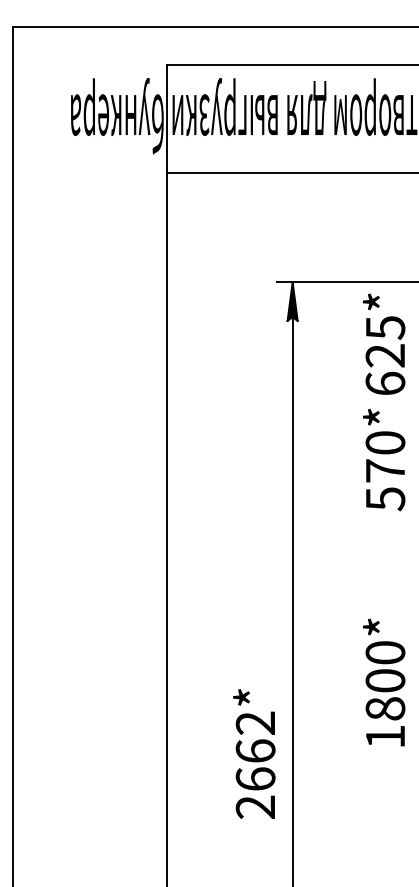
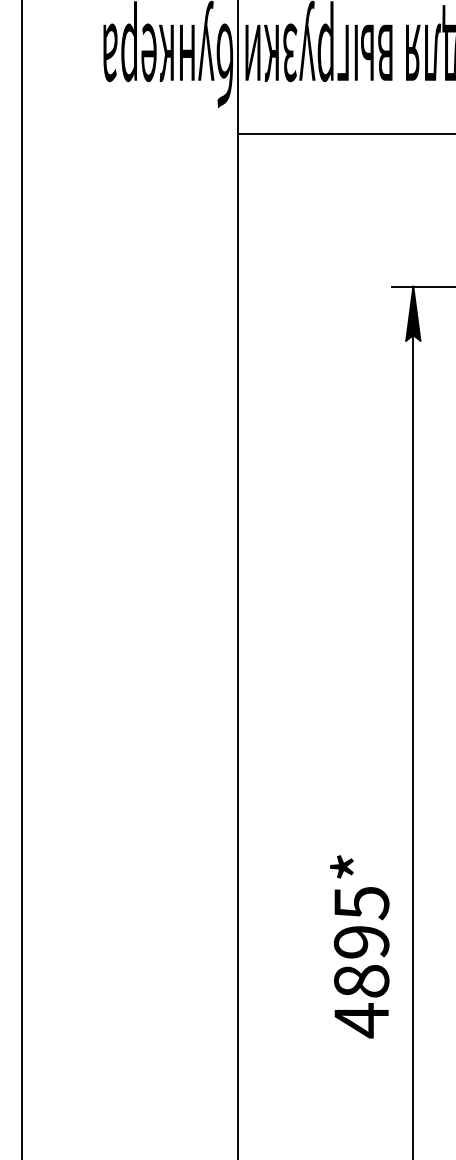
text: (255, 765) -> (361, 962), 2662* -> 4895*

